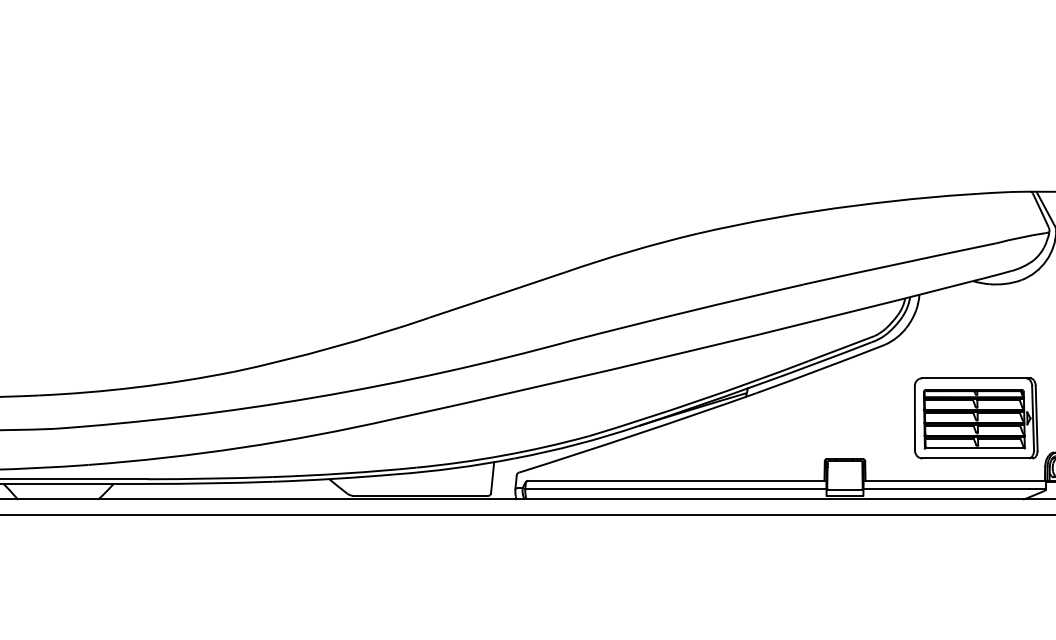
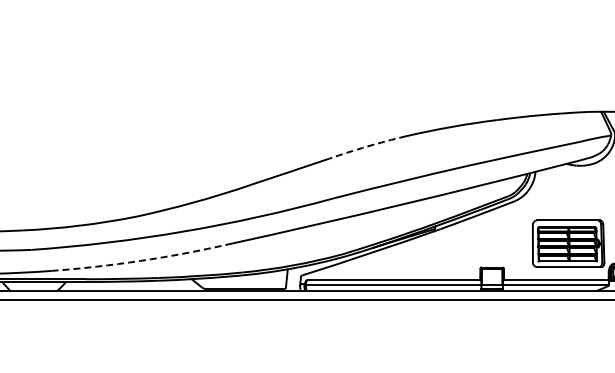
arc: (630, 251) -> (367, 146), solid -> dashed
arc: (241, 447) -> (140, 260), solid -> dashed

